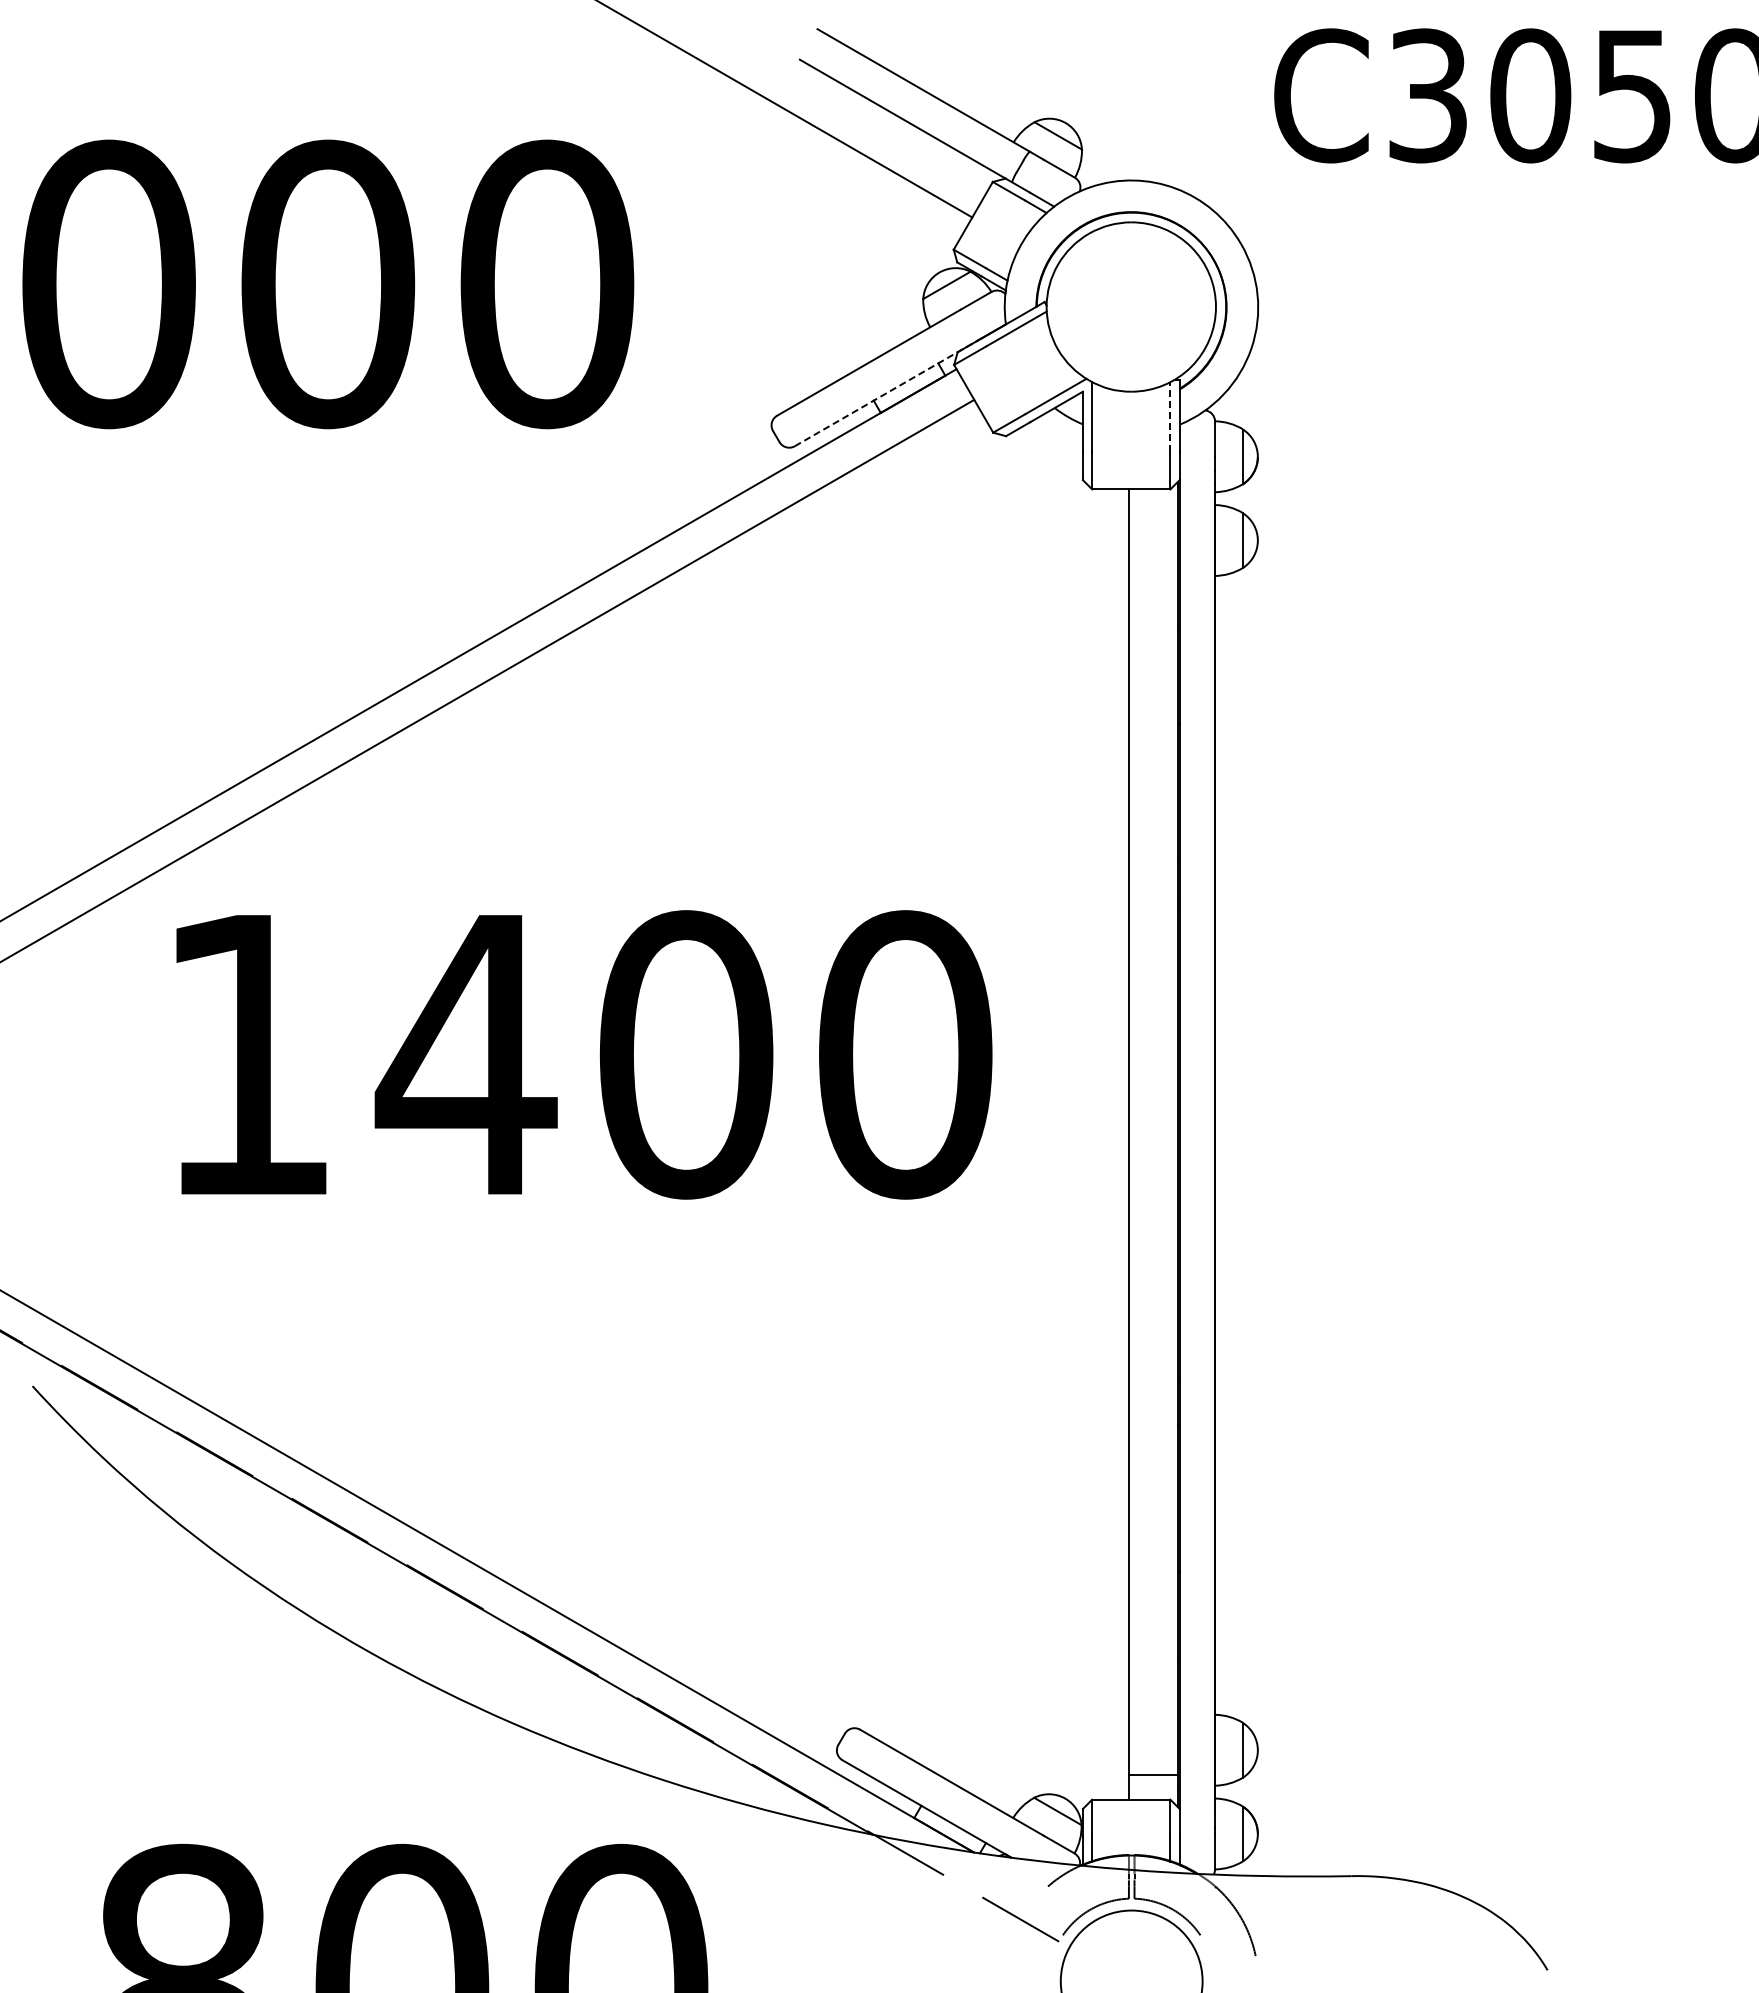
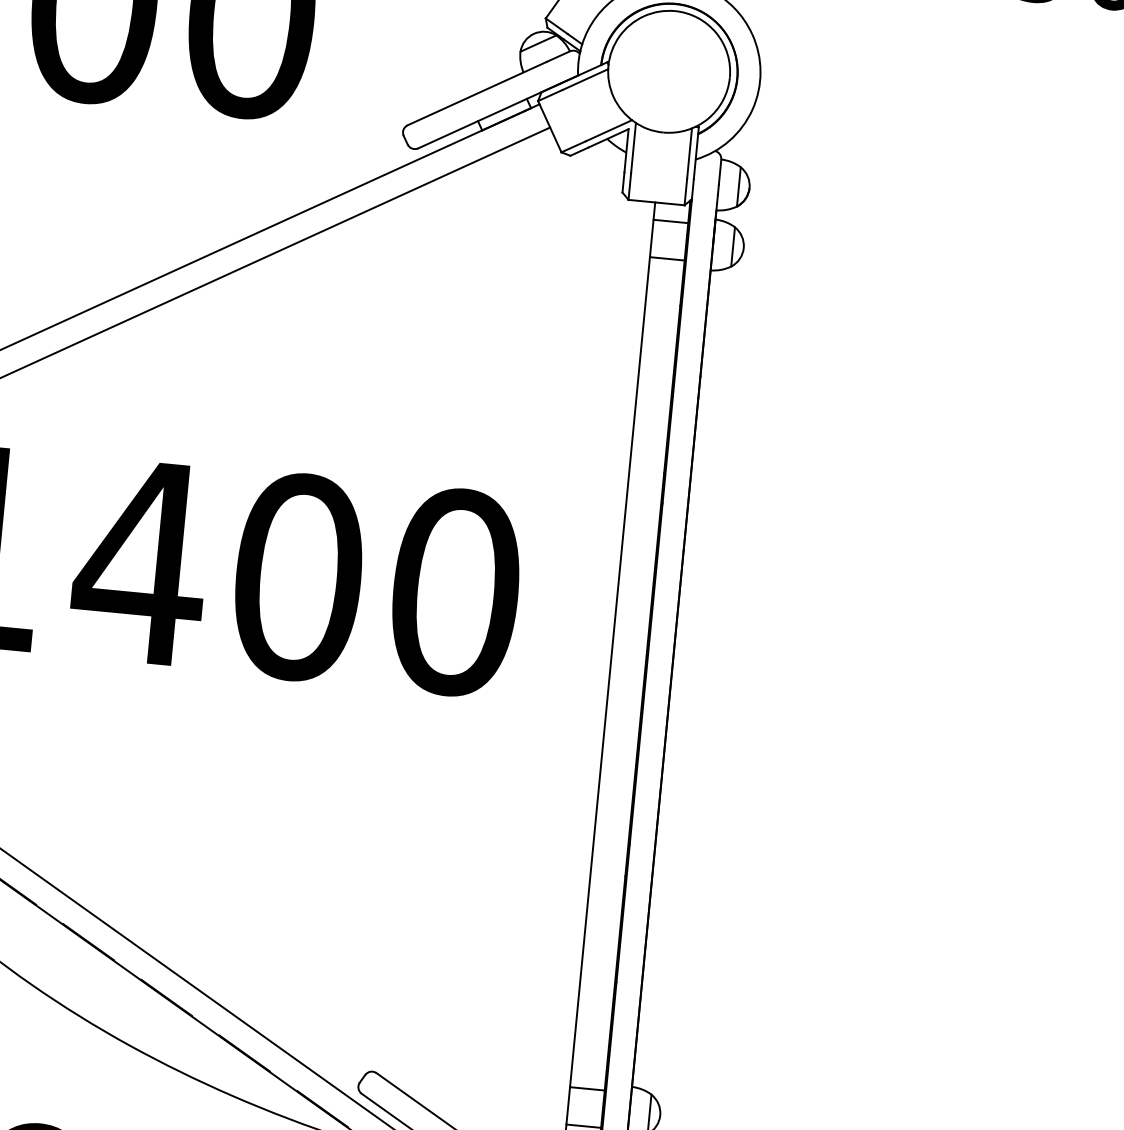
line: (887, 392) -> (488, 116), dashed -> solid
line: (1170, 417) -> (689, 153), dashed -> solid
line: (1153, 513) -> (670, 221), added
line: (1153, 565) -> (667, 258), added
line: (1153, 1723) -> (587, 1088), added

